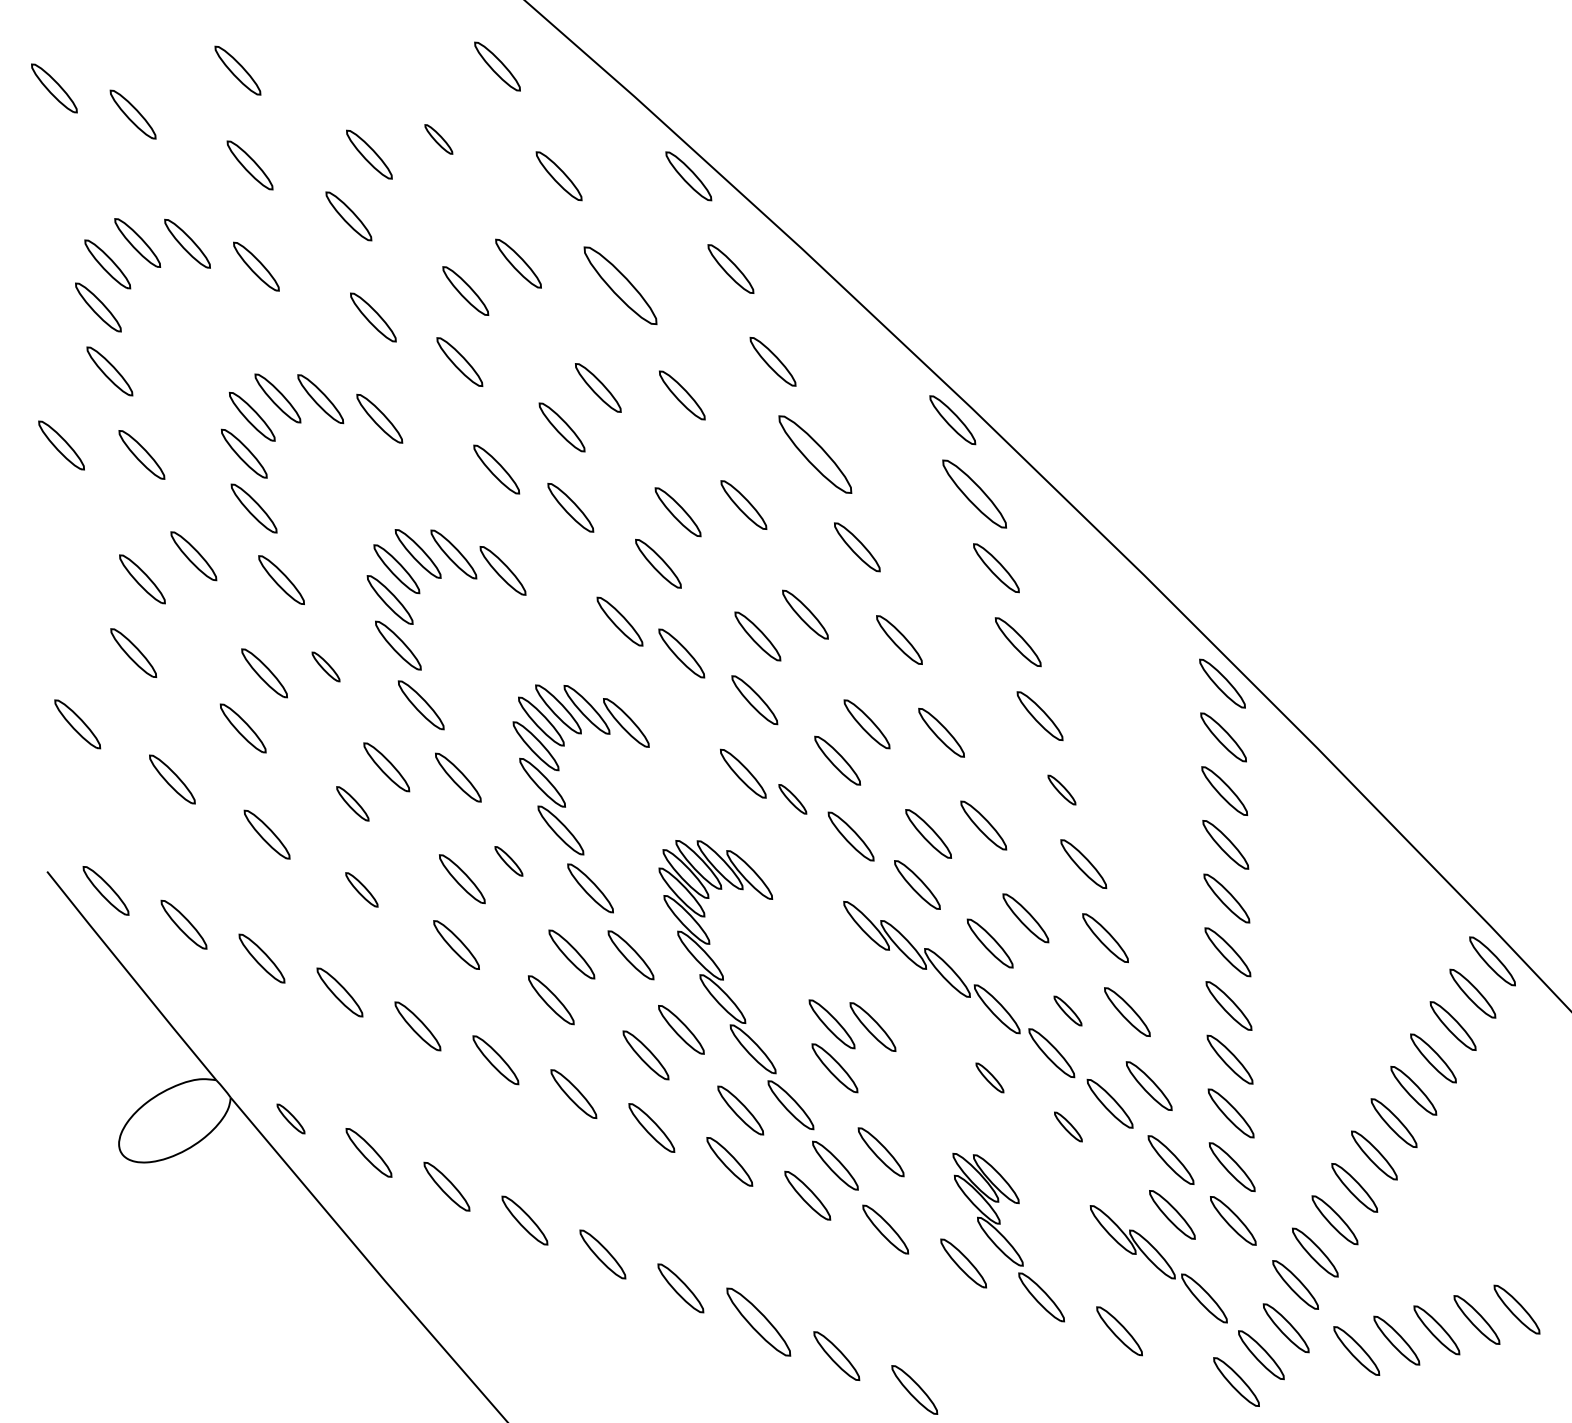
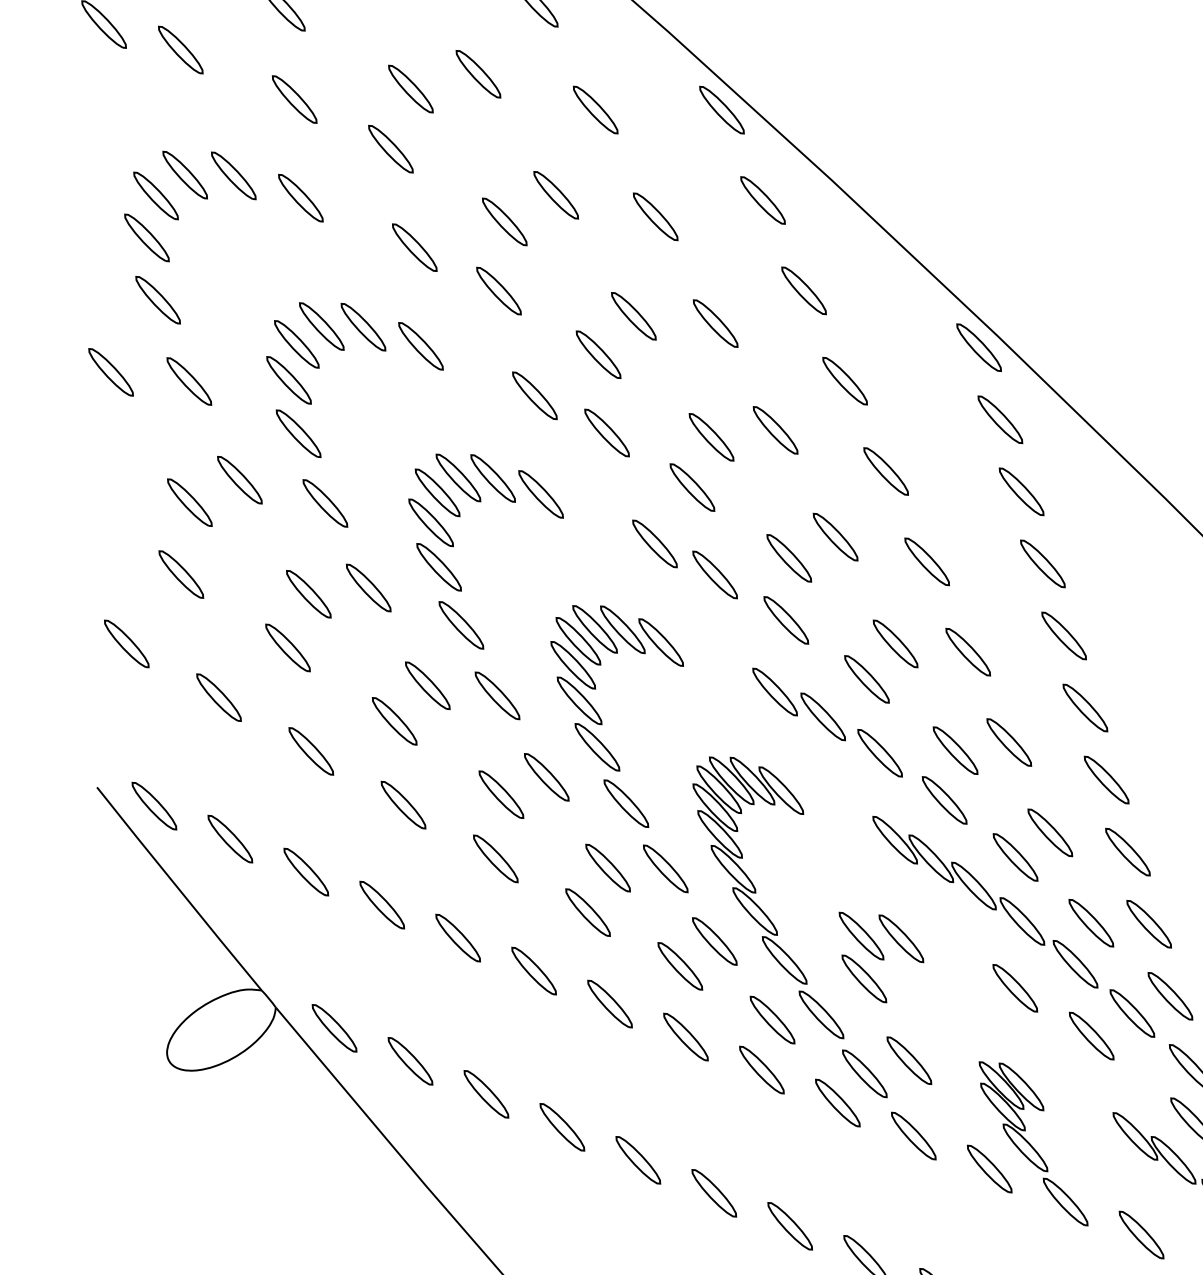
part: (438, 139) -> (478, 74), size x1.67
part: (620, 285) -> (655, 216), size x0.62
part: (814, 454) -> (844, 381), size x0.62
part: (974, 494) -> (1000, 420), size x0.71
part: (325, 666) -> (368, 587), size x1.67
part: (1061, 789) -> (1085, 707), size x1.67
part: (792, 799) -> (823, 717), size x1.67
part: (352, 803) -> (394, 721), size x1.43
part: (508, 861) -> (546, 777), size x1.67
part: (361, 889) -> (403, 804), size x1.43
part: (1067, 1010) -> (1090, 922), size x1.67
part: (989, 1077) -> (1014, 987), size x1.67
part: (290, 1118) -> (334, 1027), size x1.67
part: (1068, 1126) -> (1091, 1035), size x1.67
part: (758, 1322) -> (789, 1226), size x0.71

